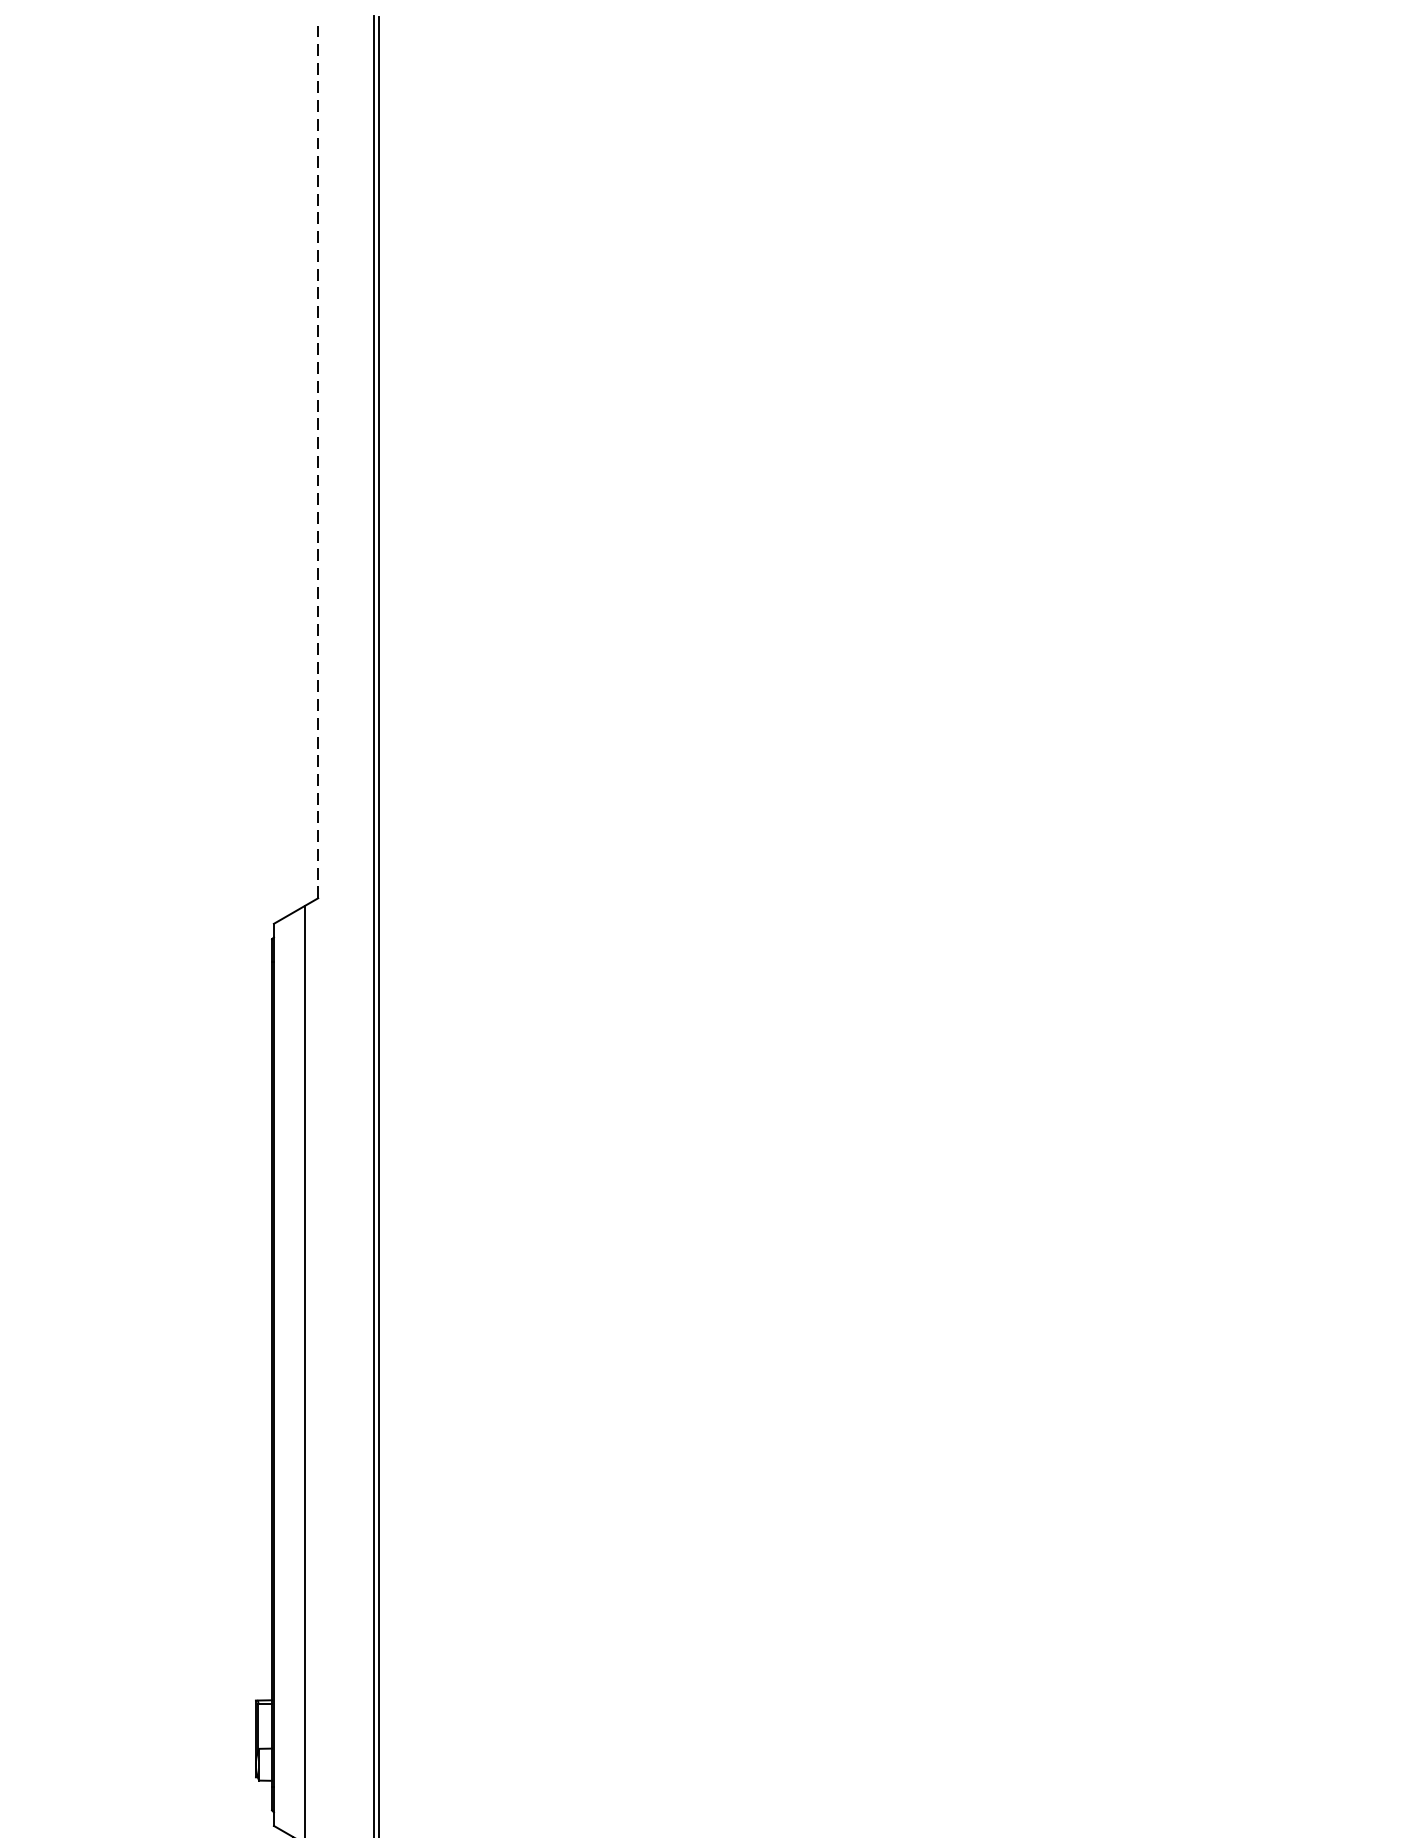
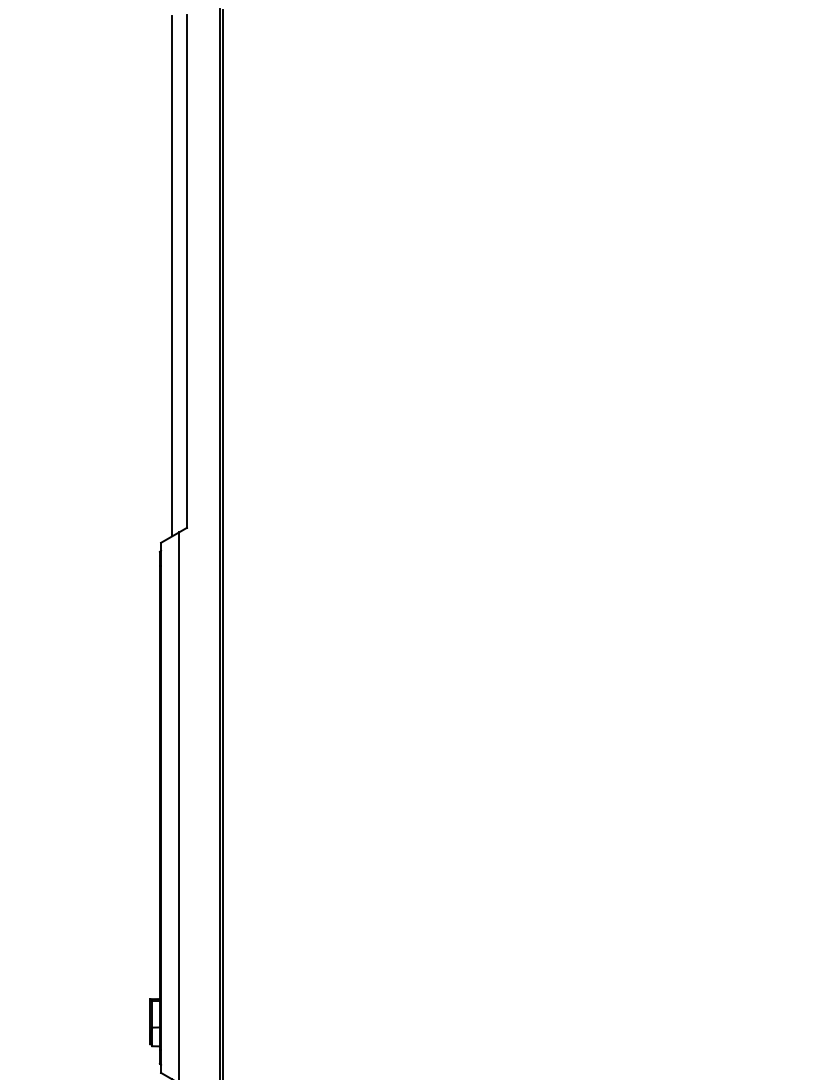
line: (318, 462) -> (187, 271), dashed -> solid
line: (293, 470) -> (172, 276), added

